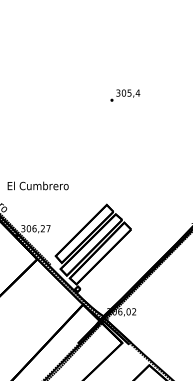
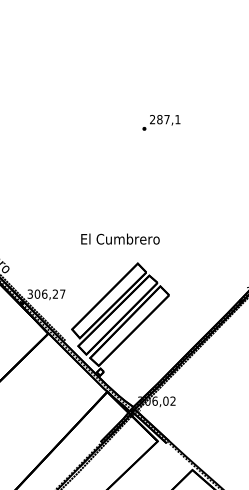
text: (128, 93) -> (165, 119), 305,4 -> 287,1
text: (38, 185) -> (120, 238), moved

